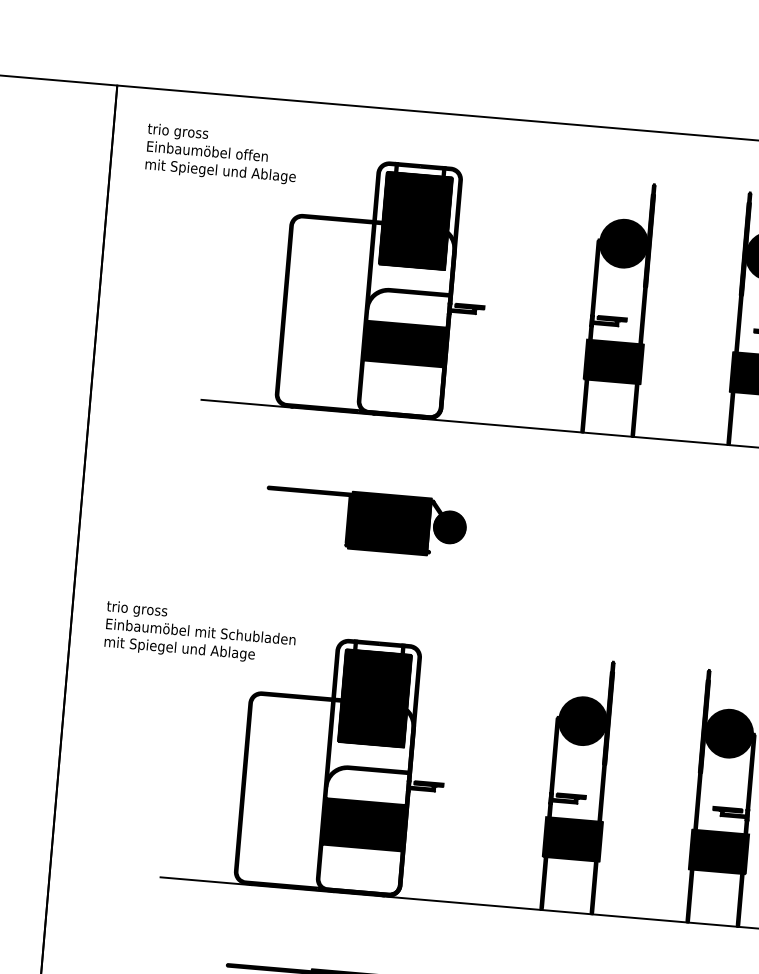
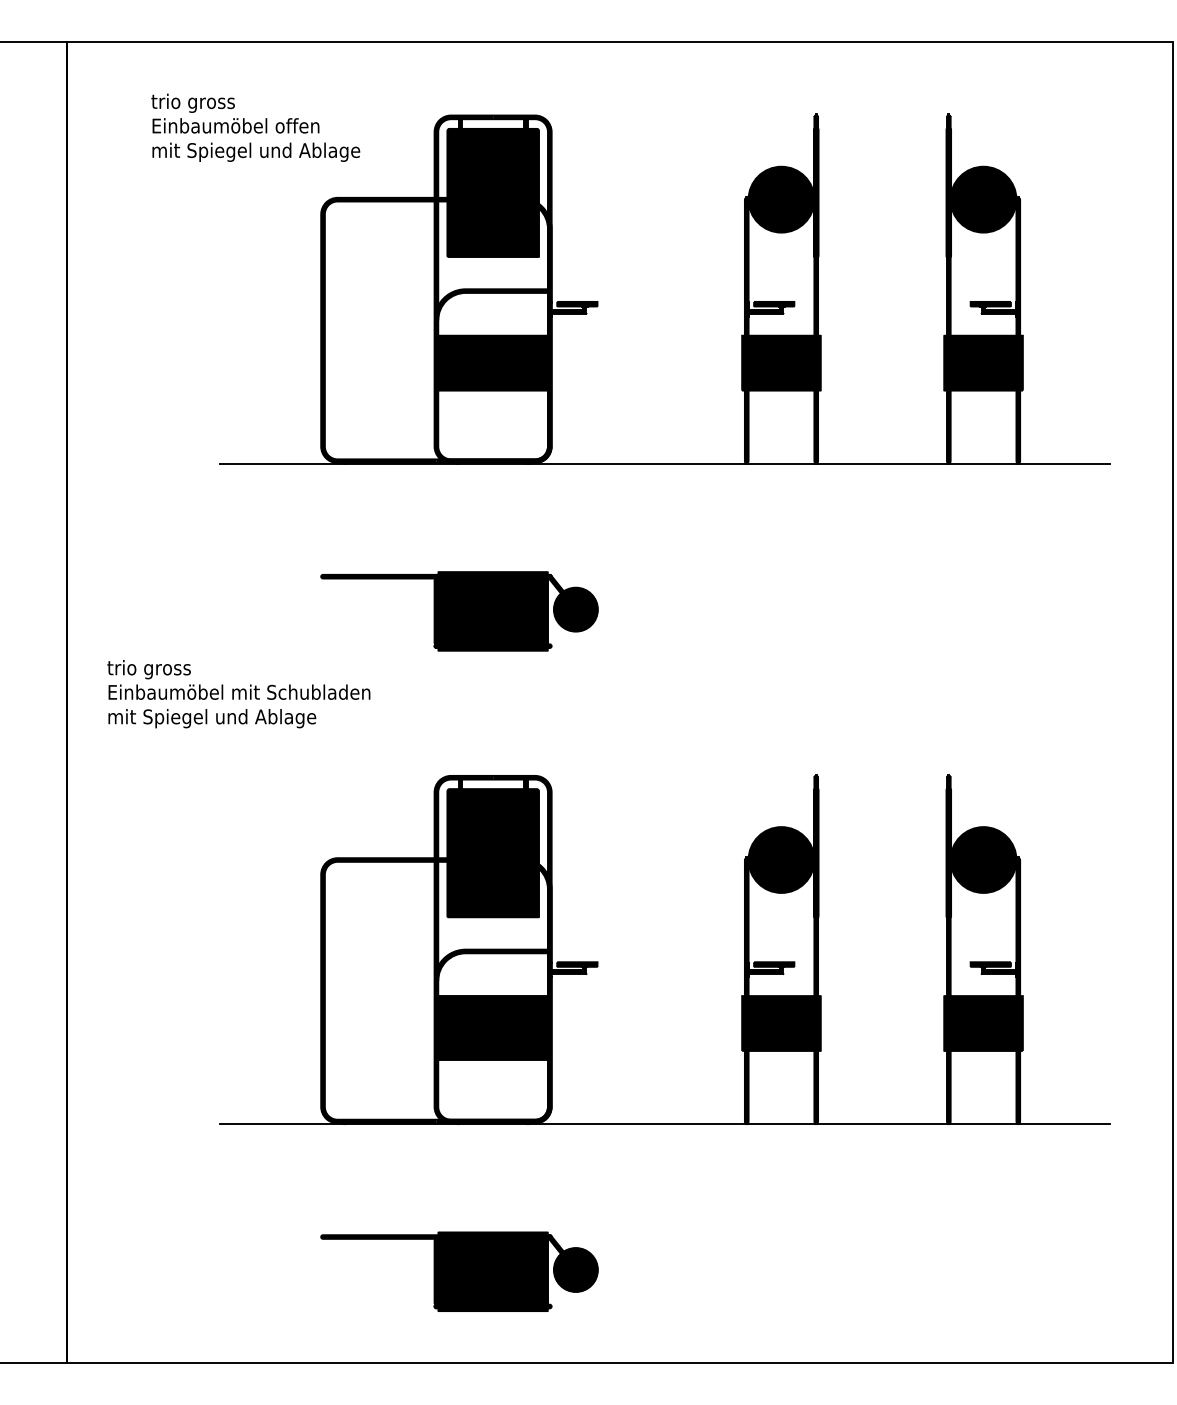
text: (221, 153) -> (255, 127), moved
text: (200, 633) -> (238, 694), moved

